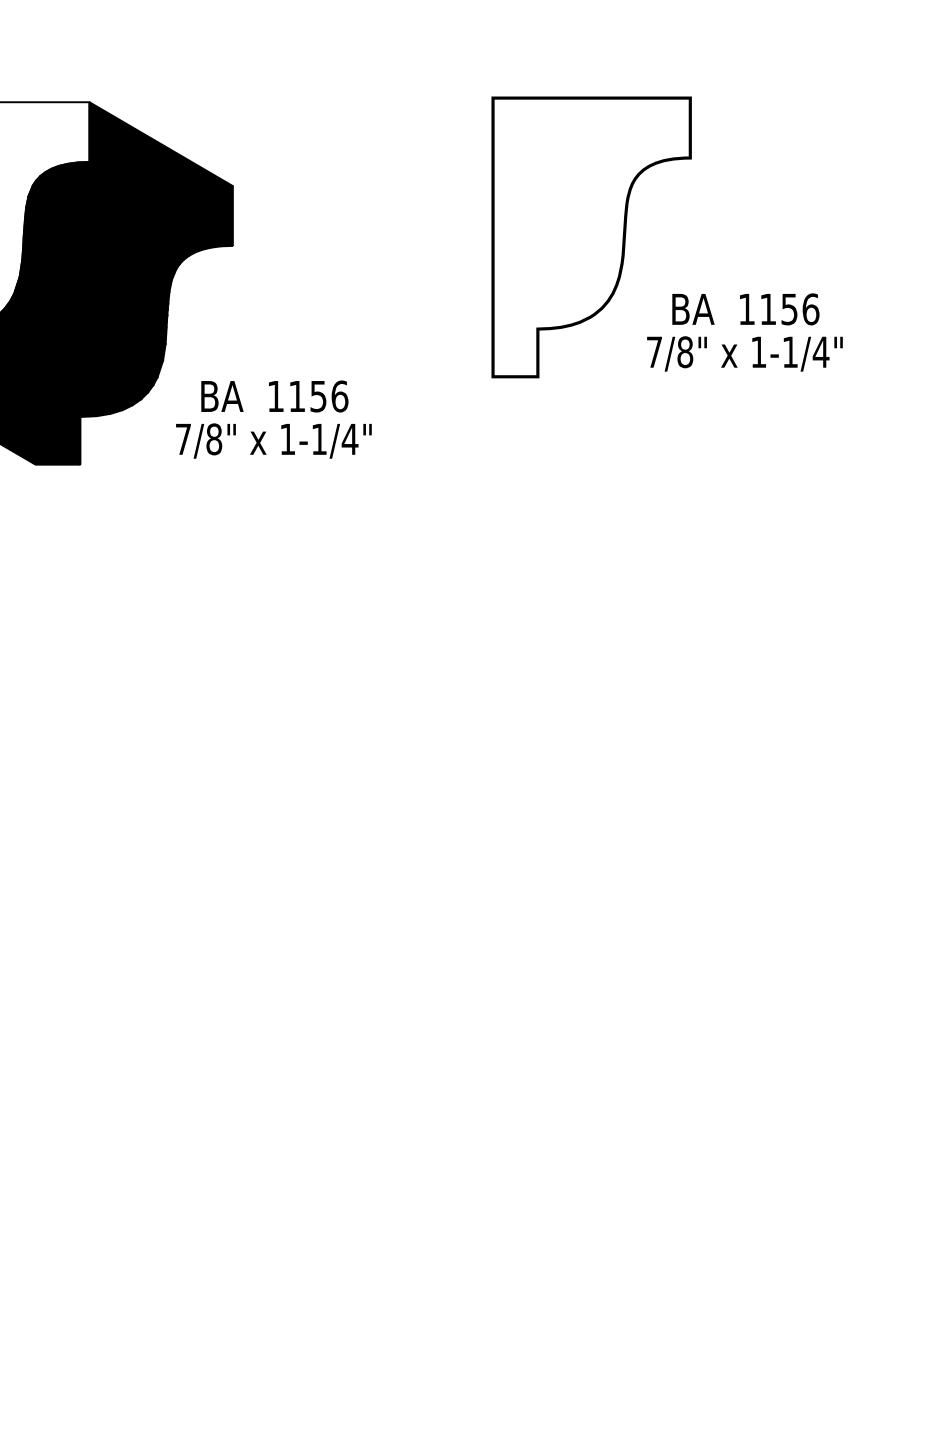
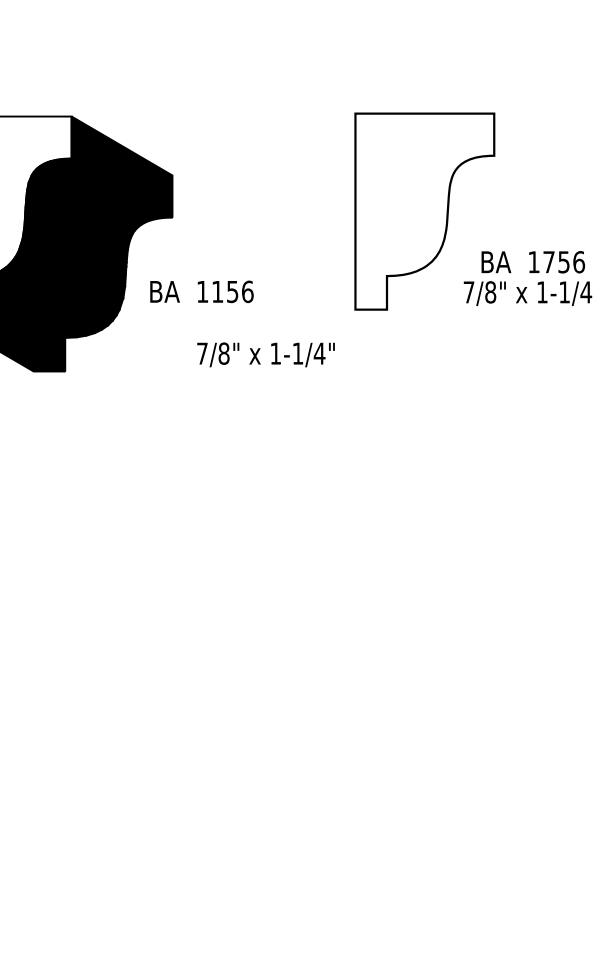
text: (768, 309) -> (549, 262), 1156 -> 1756
text: (274, 396) -> (201, 291), moved
text: (273, 440) -> (265, 354), moved

